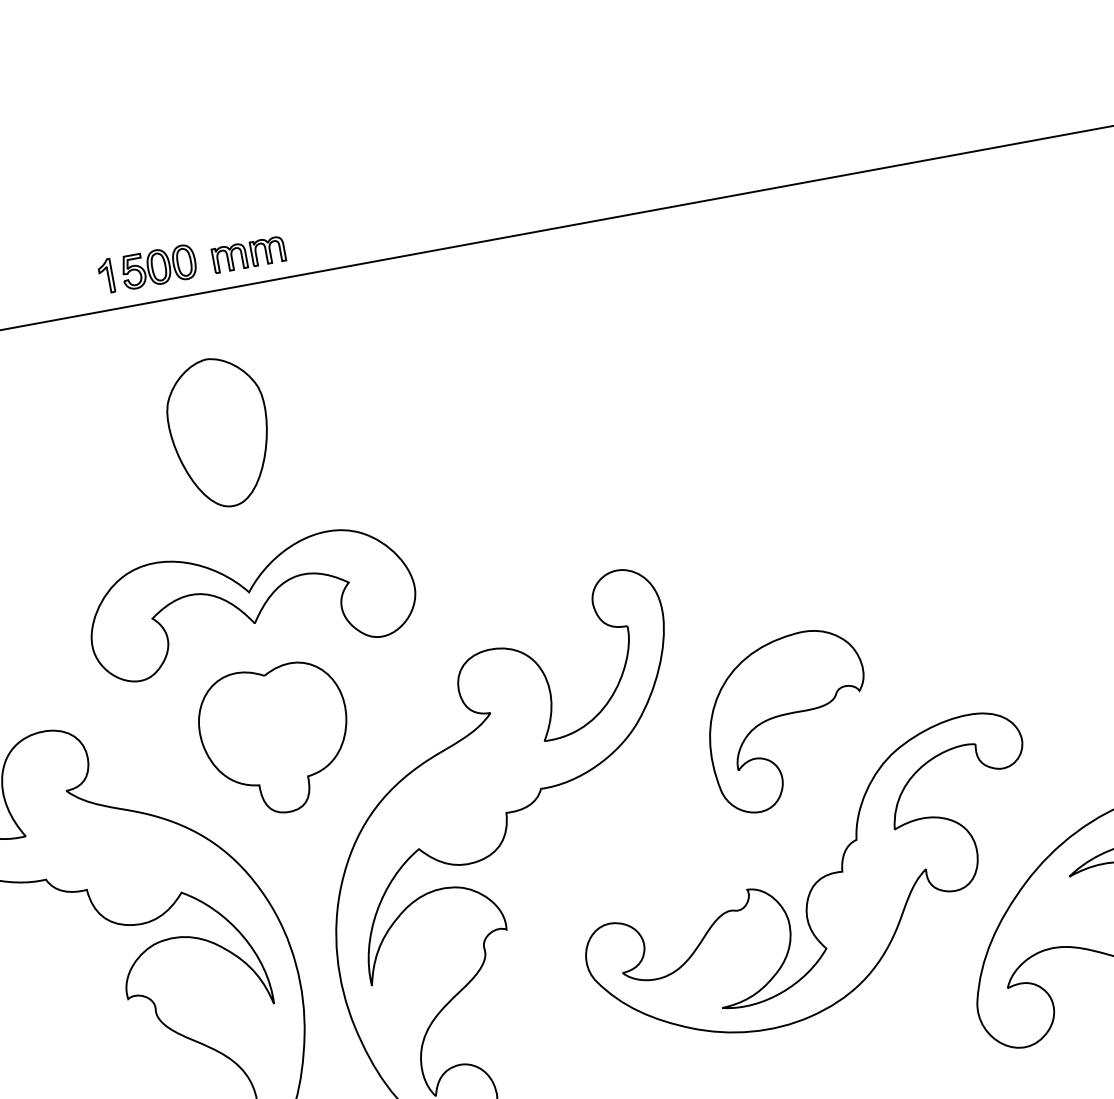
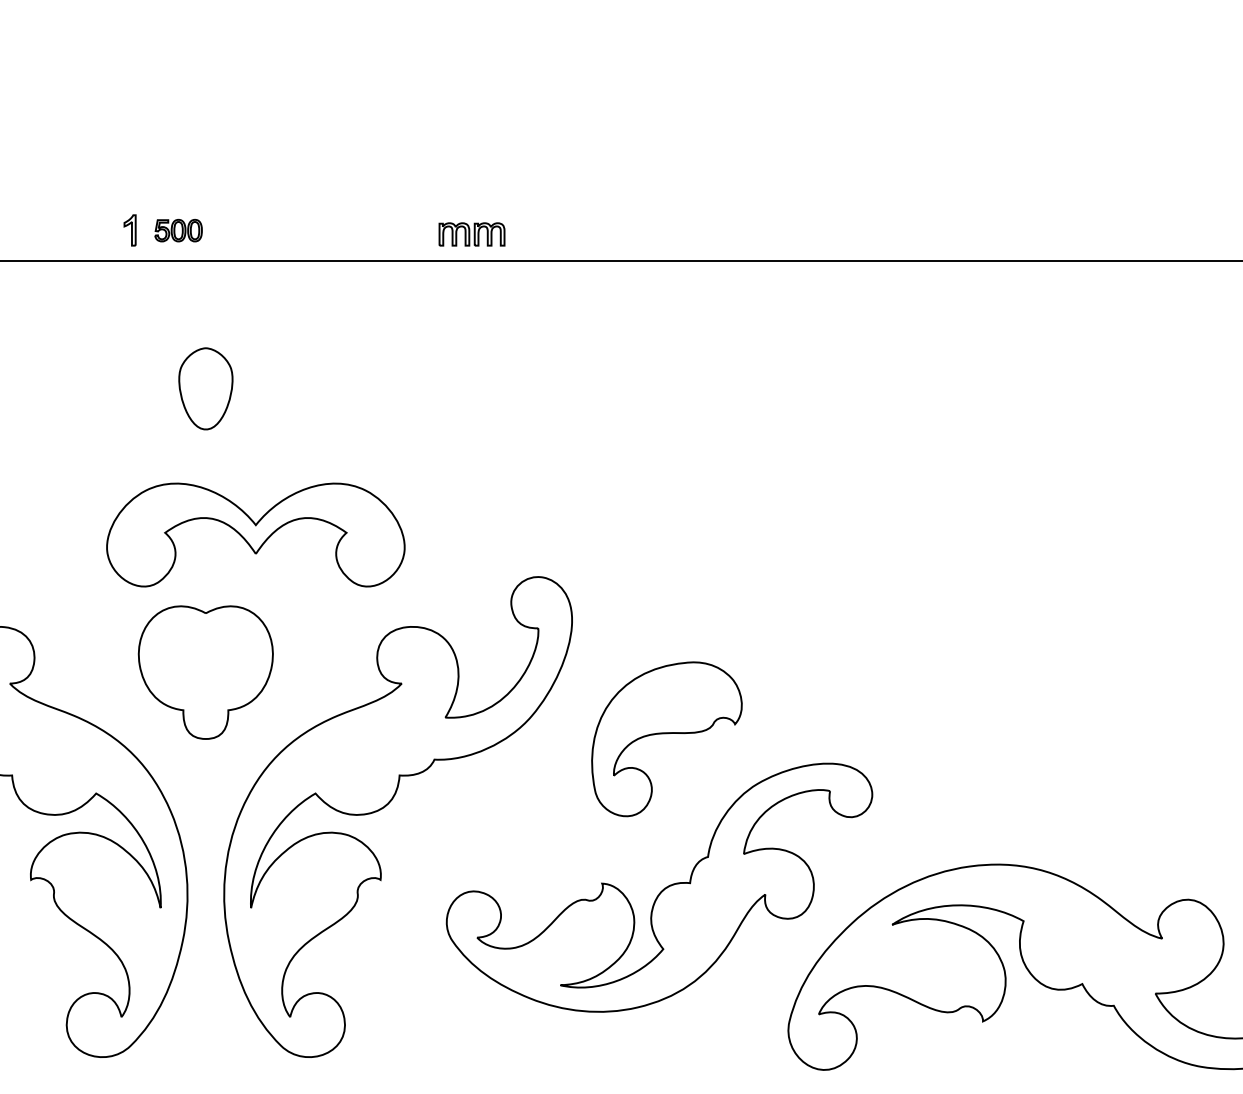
part: (248, 254) -> (471, 234), moved
part: (158, 266) -> (178, 230), size x0.7
part: (219, 432) -> (205, 388), size x0.6
part: (250, 602) -> (255, 534), moved

